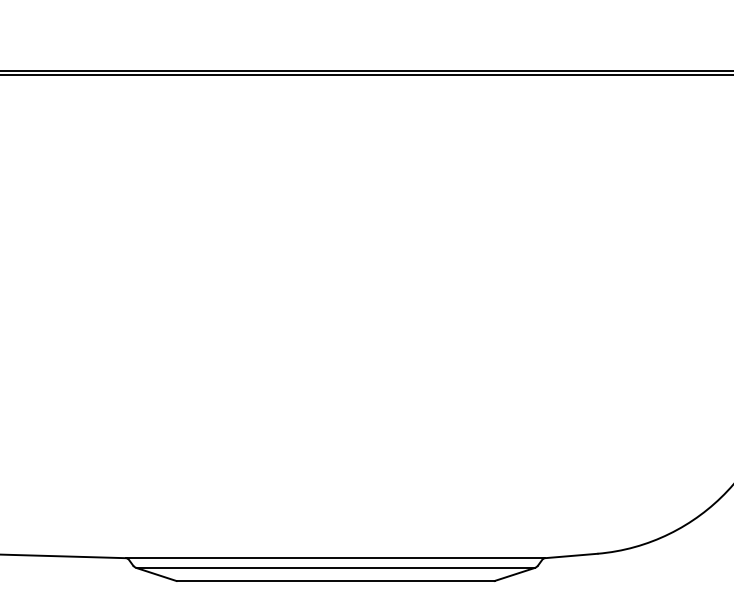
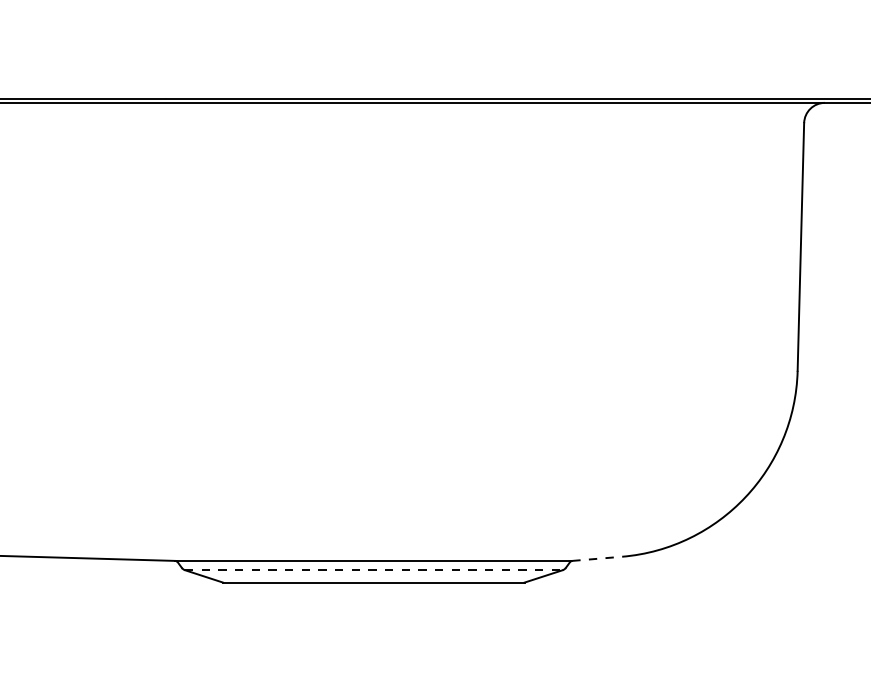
line: (571, 555) -> (597, 558), solid -> dashed
line: (335, 568) -> (373, 570), solid -> dashed

